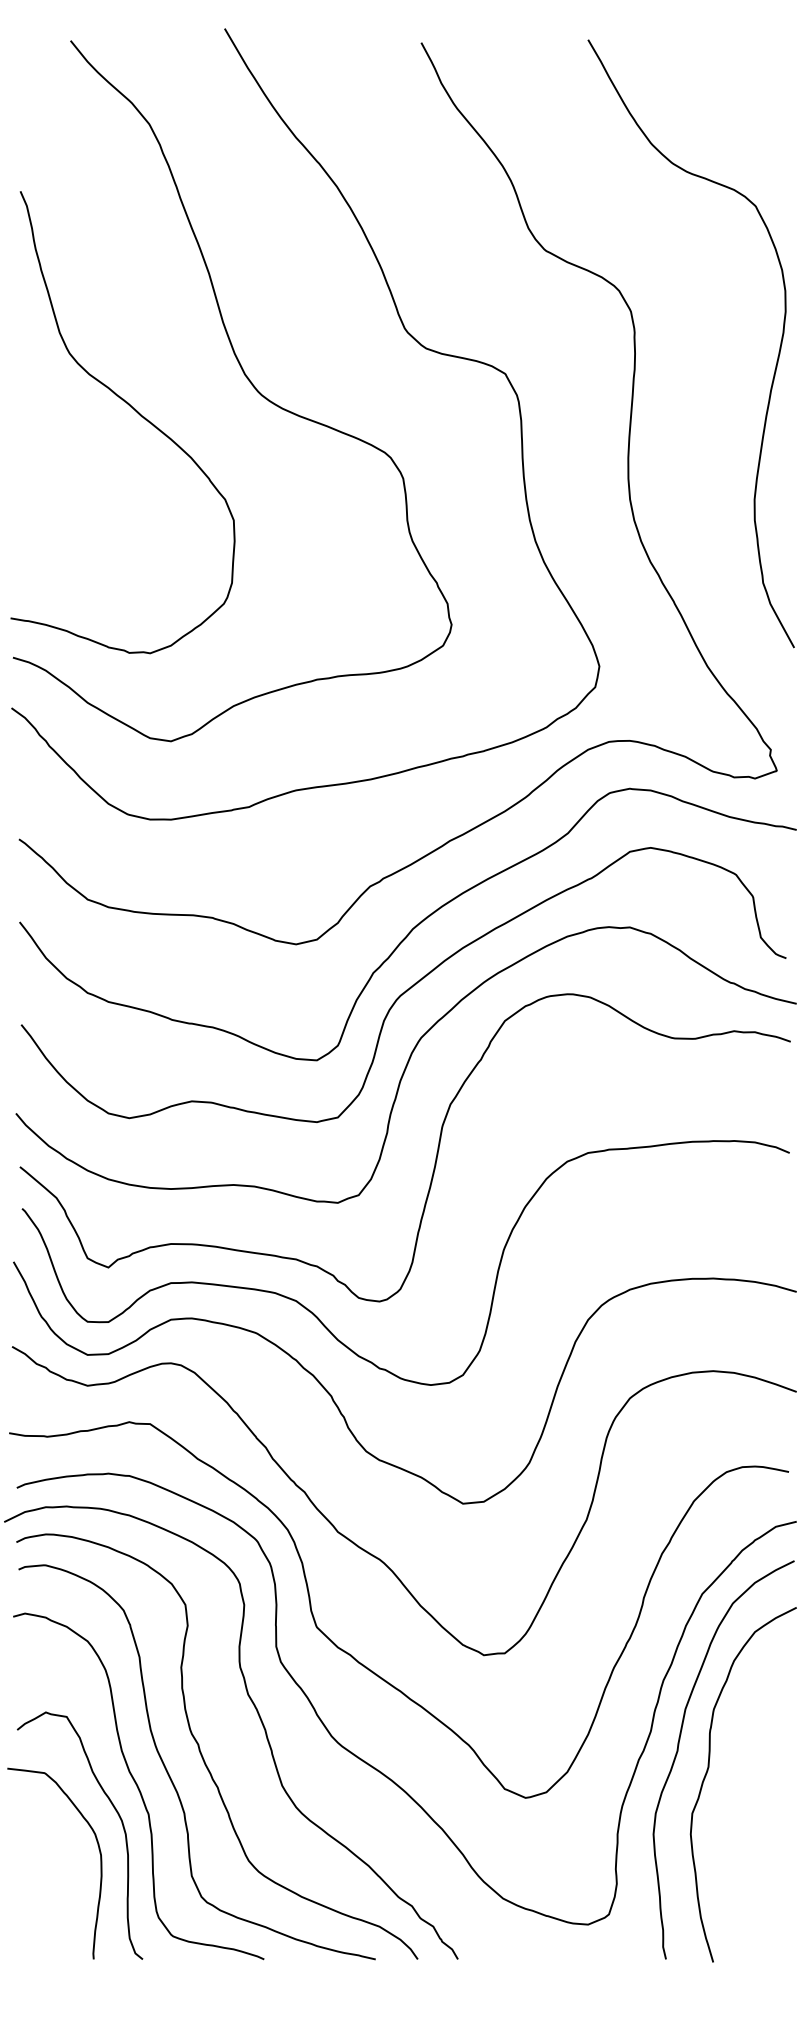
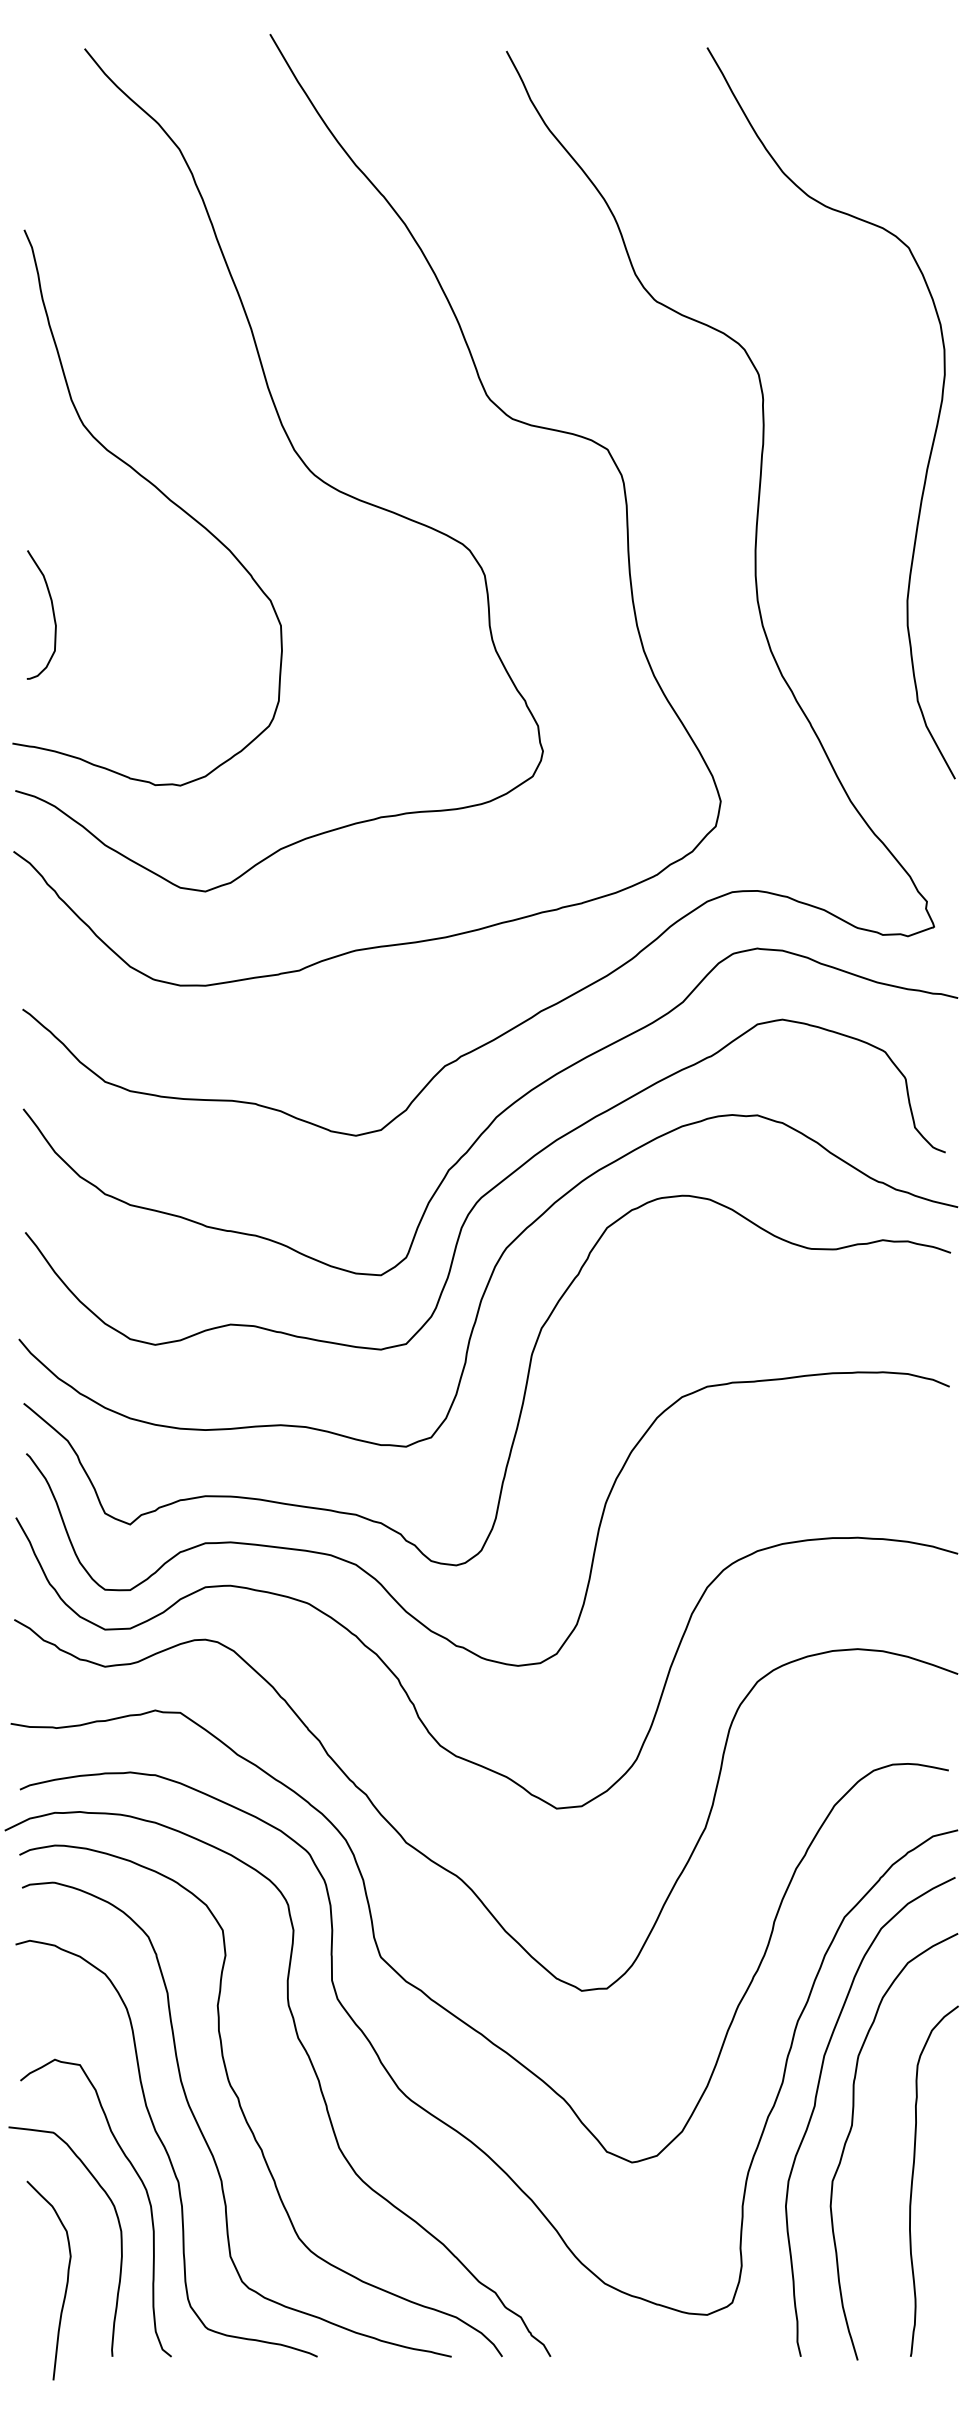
curve: (43, 510) -> (52, 613), added
curve: (759, 1812) -> (913, 2180), added
curve: (55, 1895) -> (66, 2280), added

